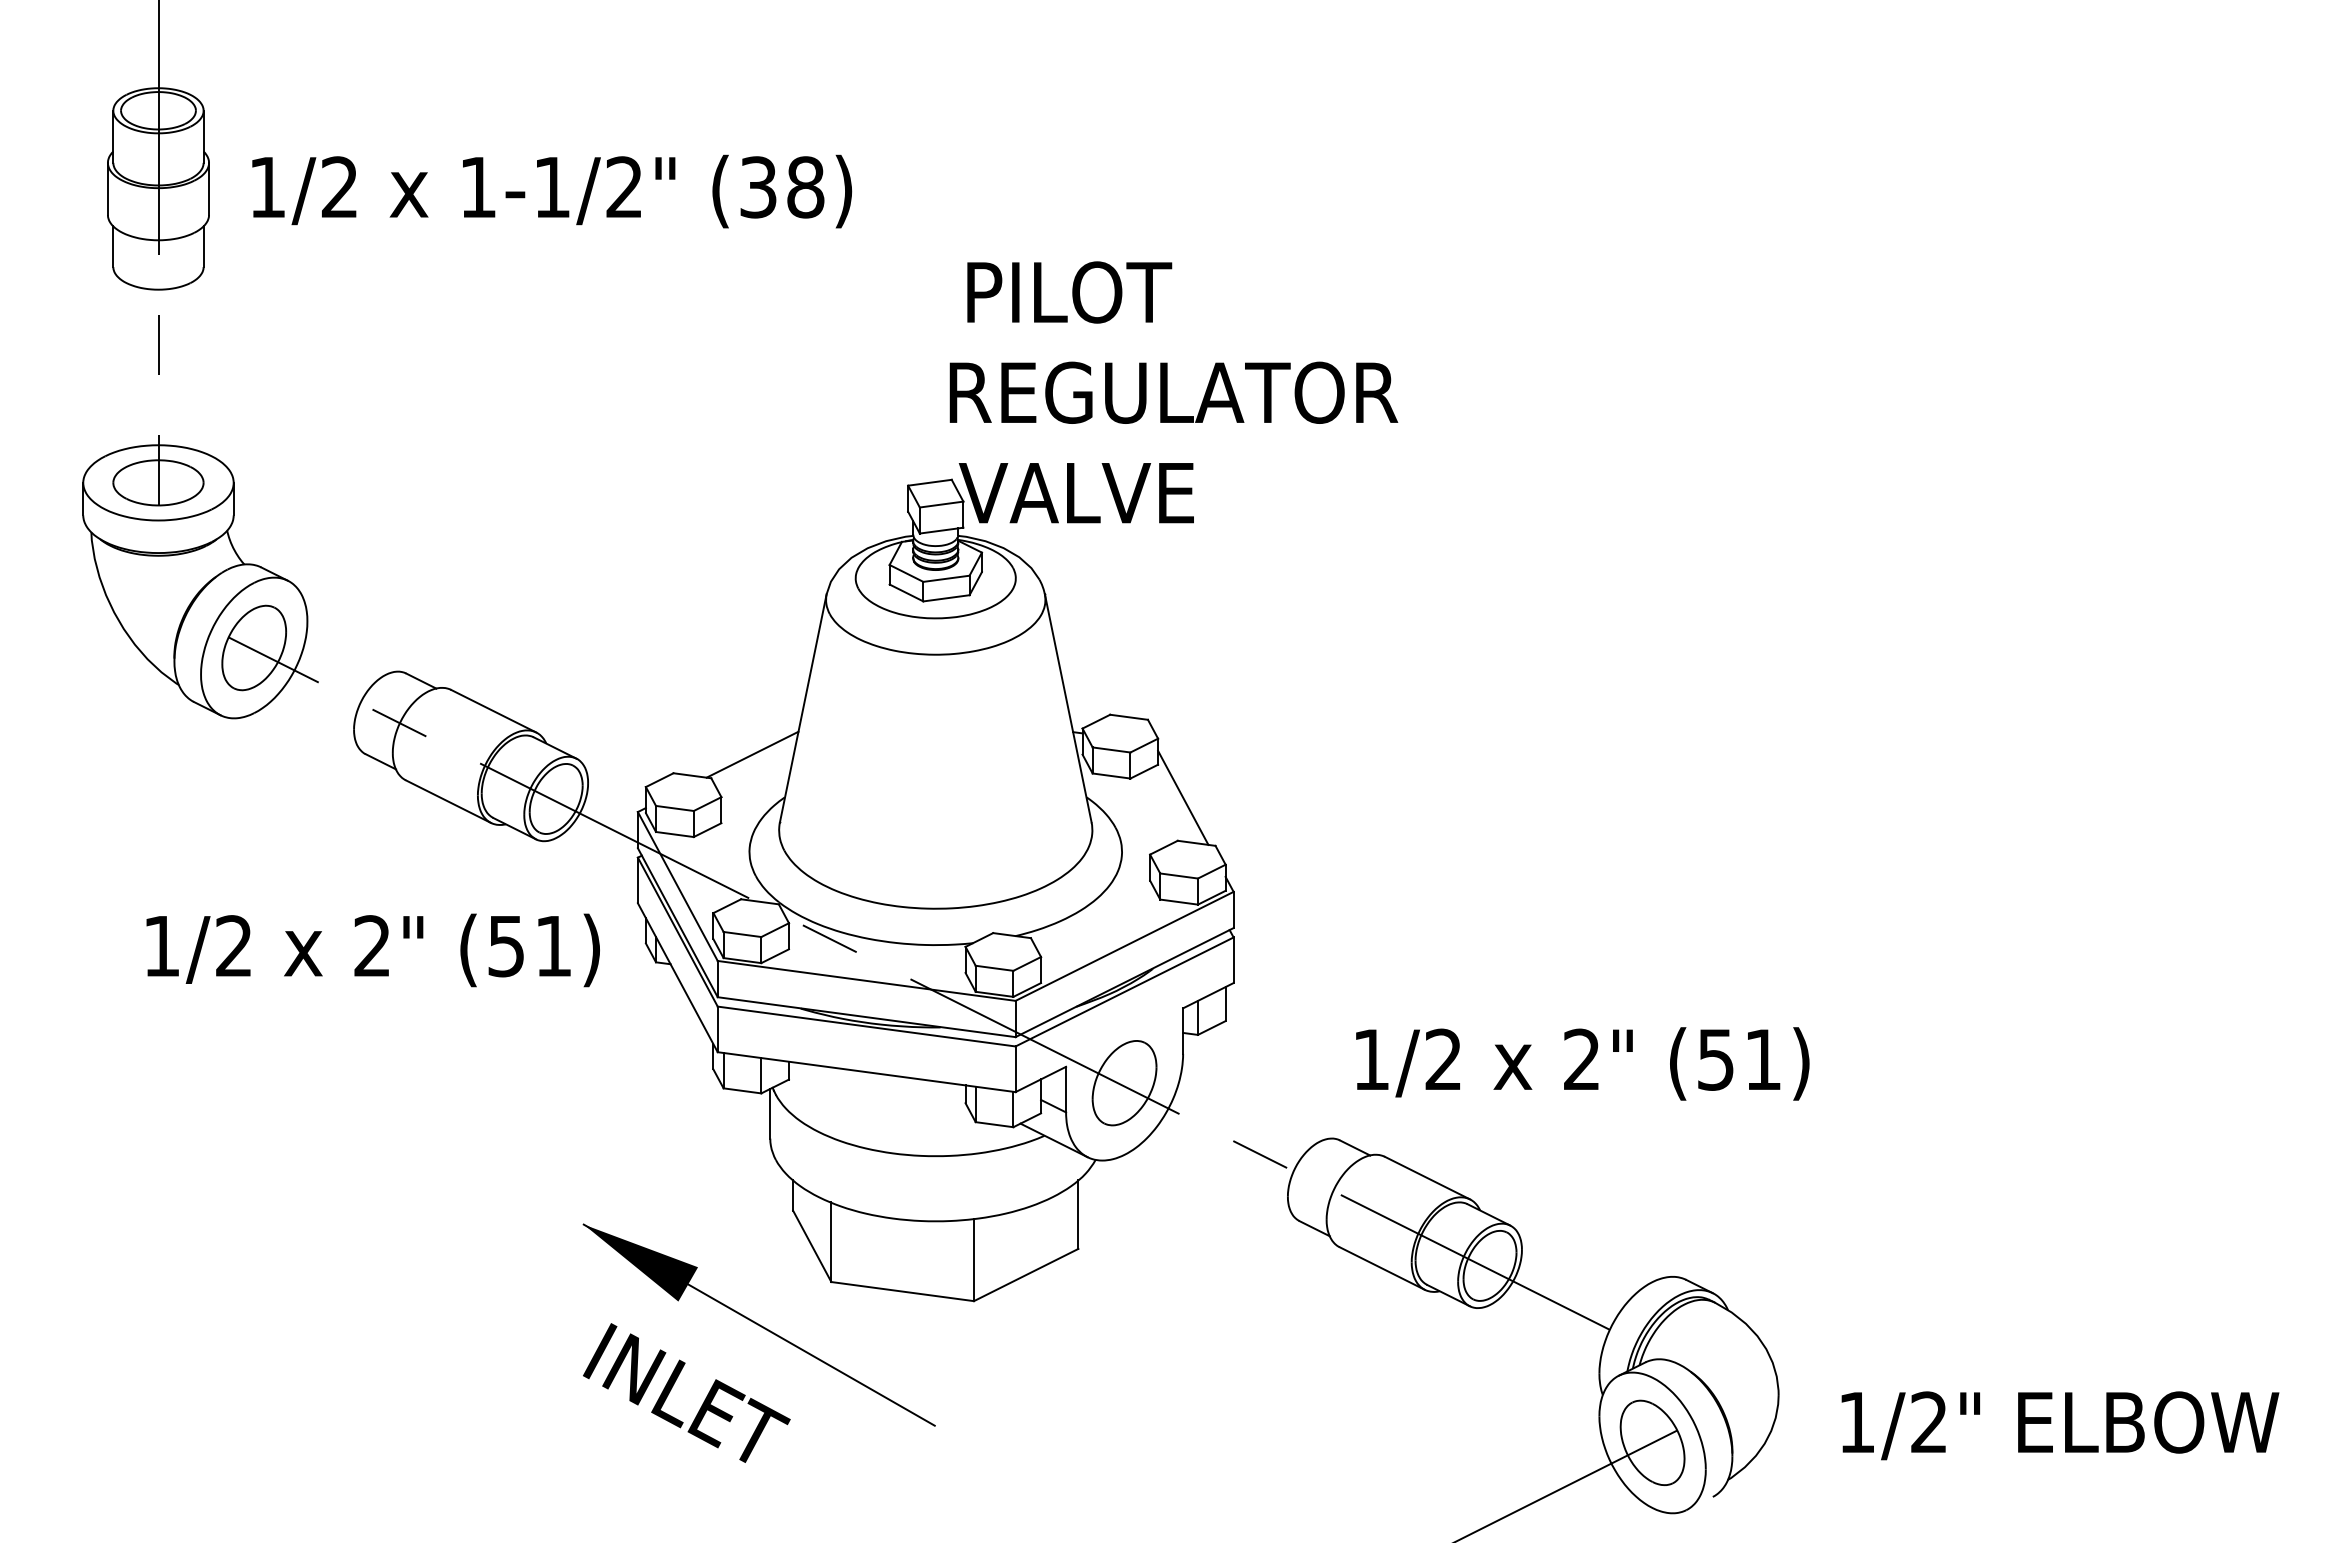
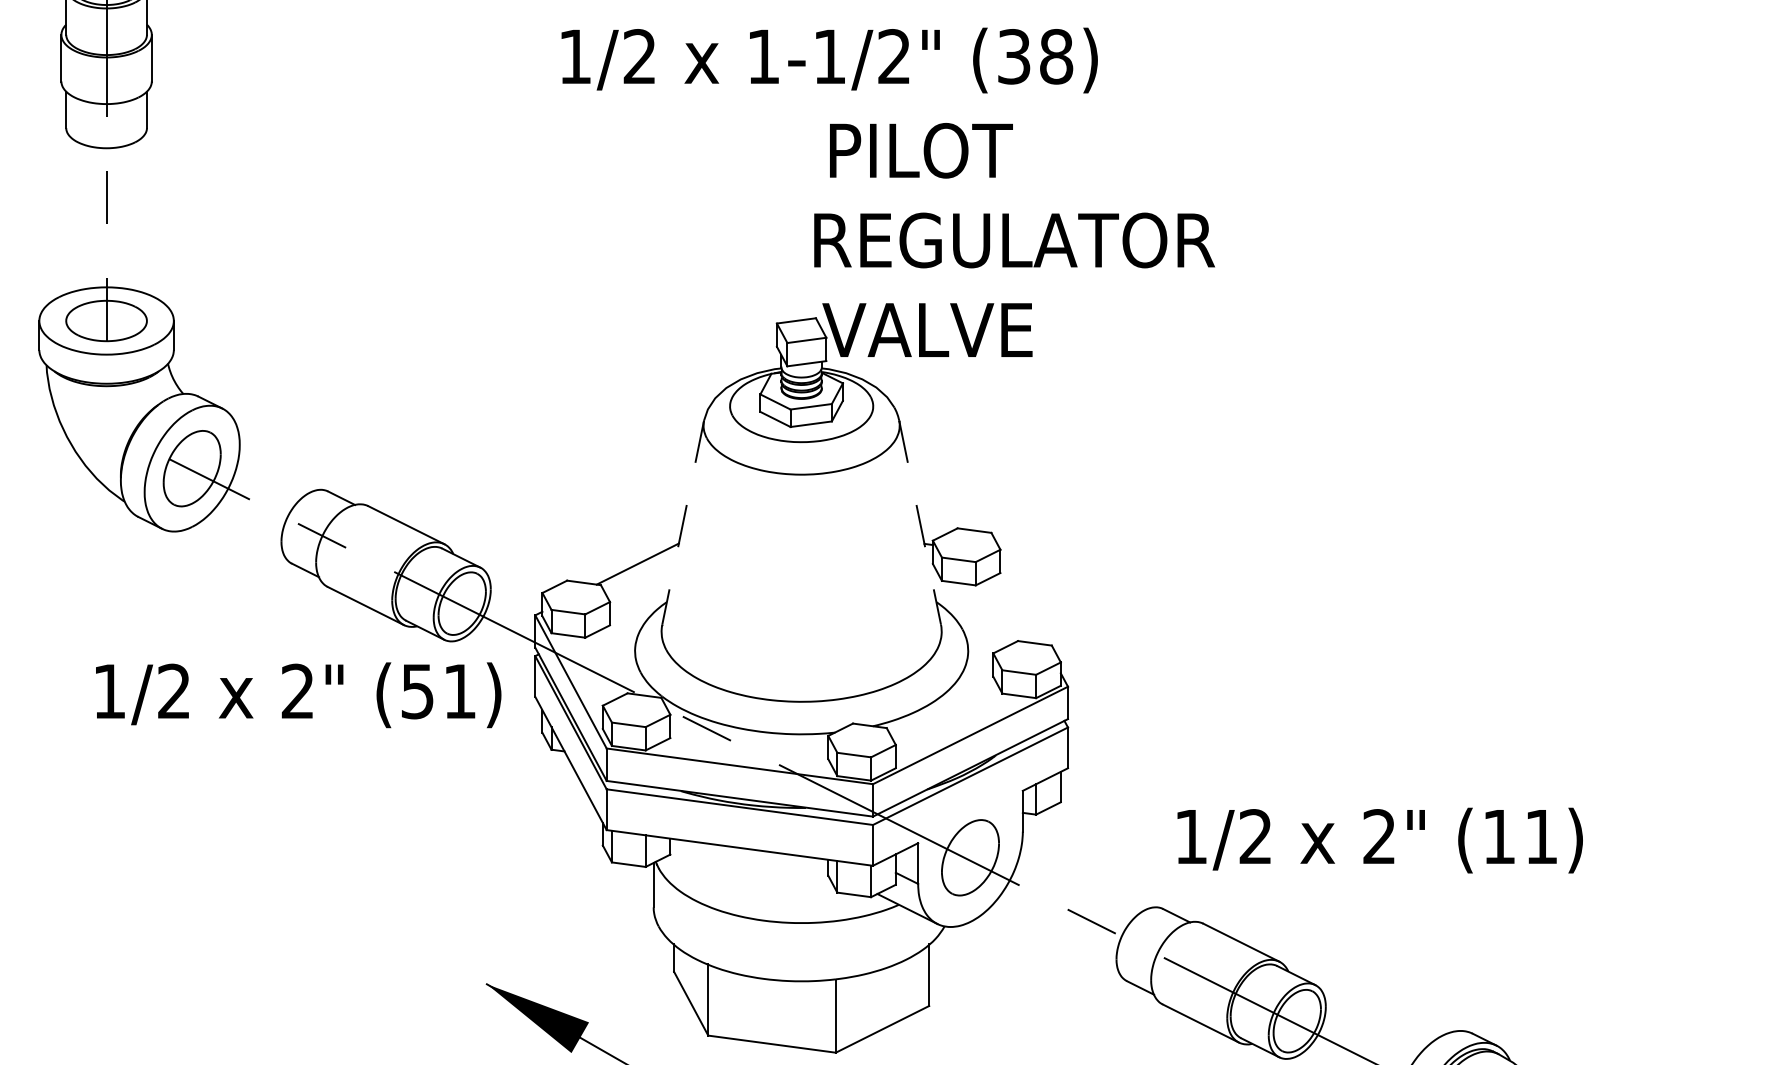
text: (552, 191) -> (830, 60), moved
line: (803, 708) -> (683, 522), solid -> dashed
line: (1068, 708) -> (920, 522), solid -> dashed
line: (1183, 797) -> (1023, 602), removed
text: (372, 950) -> (297, 695), moved
text: (1715, 1059) -> (1498, 836), (51) -> (11)

